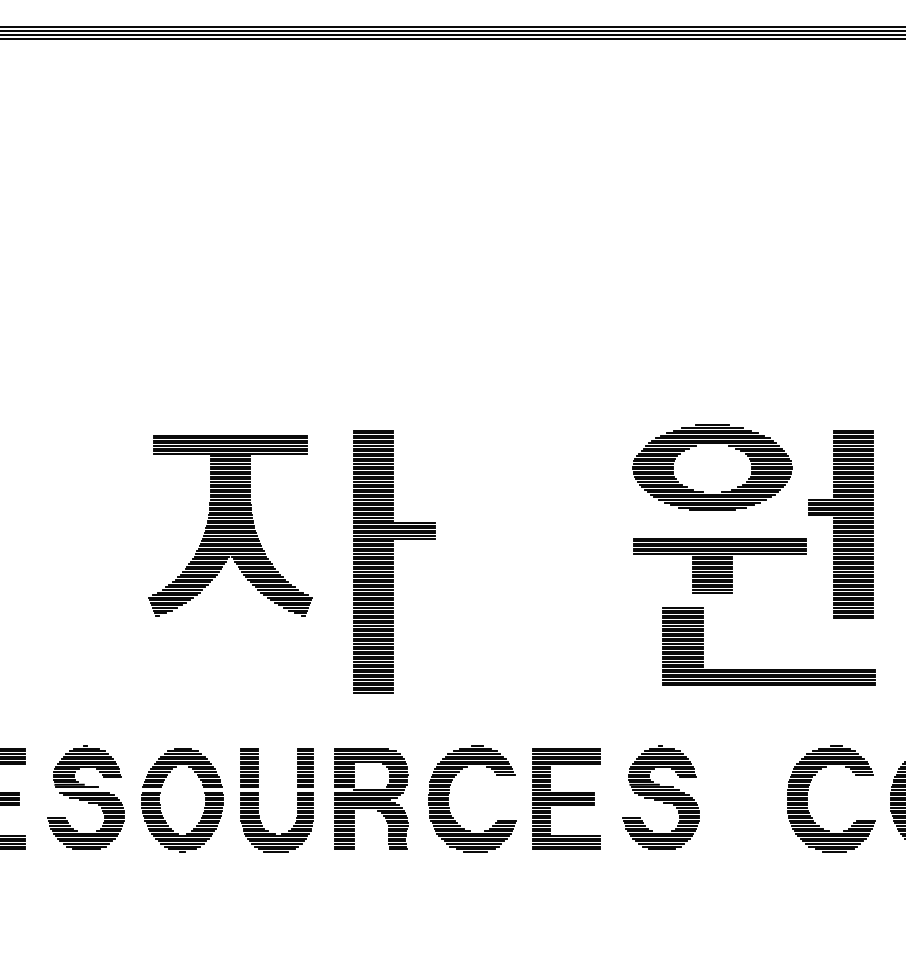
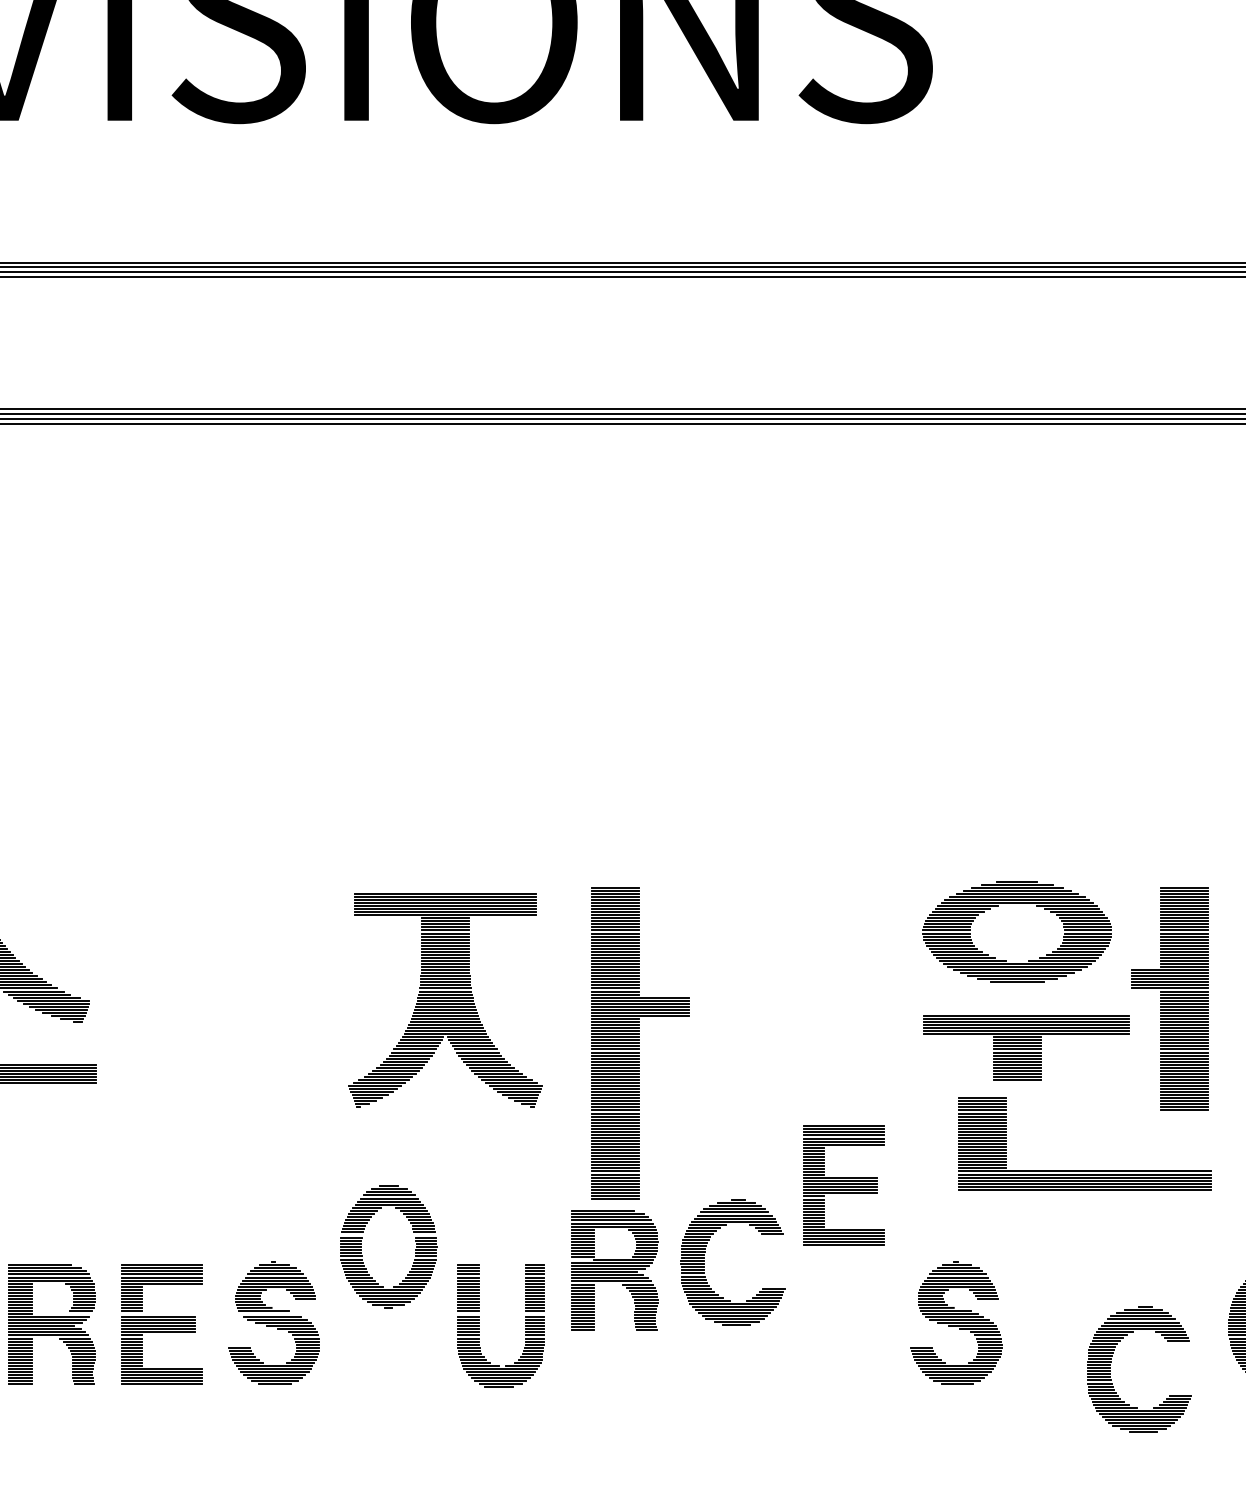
part: (807, 792) -> (1111, 1362), moved
part: (448, 797) -> (704, 1261), moved
part: (371, 798) -> (614, 1270), moved
part: (565, 798) -> (843, 1185), moved
part: (159, 799) -> (361, 1246), moved

